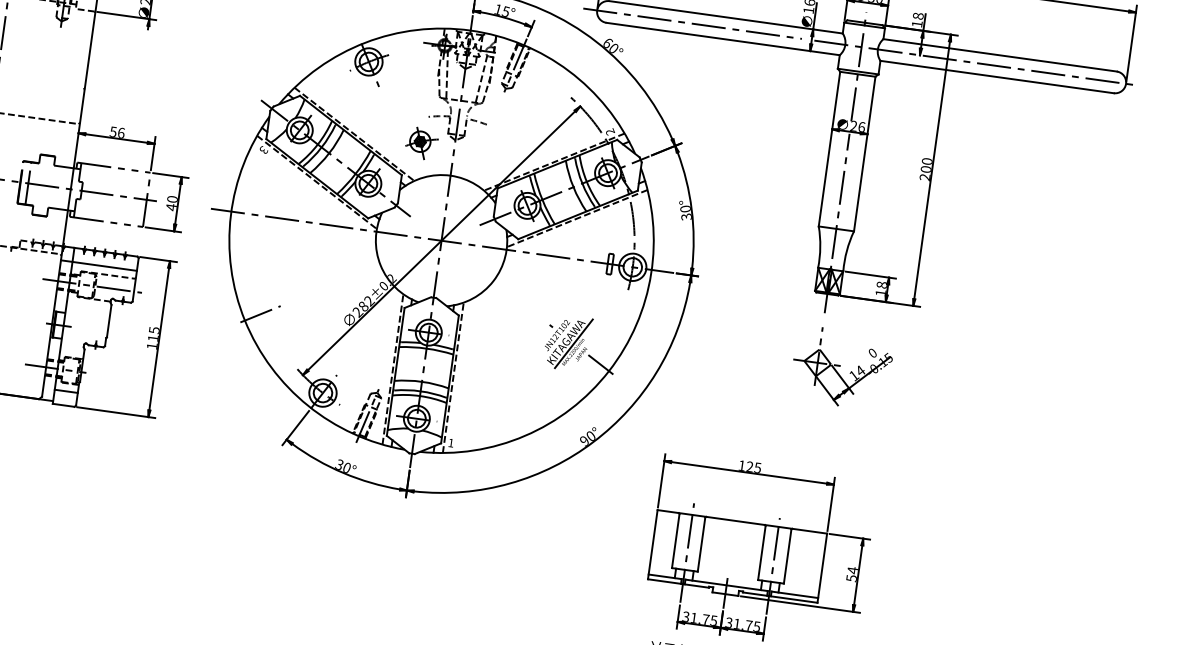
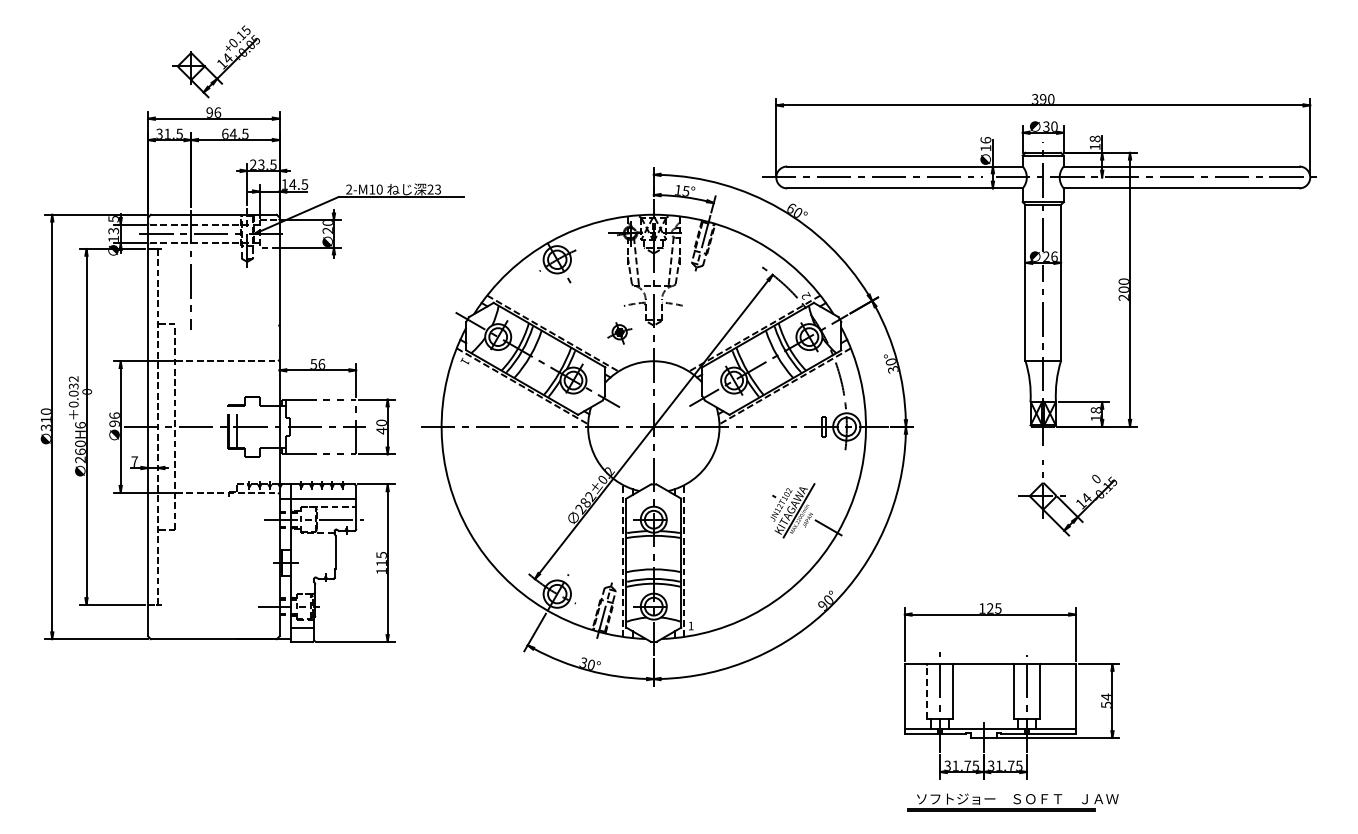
part: (421, 143) -> (620, 333), size x0.7
text: (263, 148) -> (464, 360), 3 -> 1
line: (260, 314) -> (484, 524), removed
line: (676, 540) -> (927, 691), solid -> dashed

